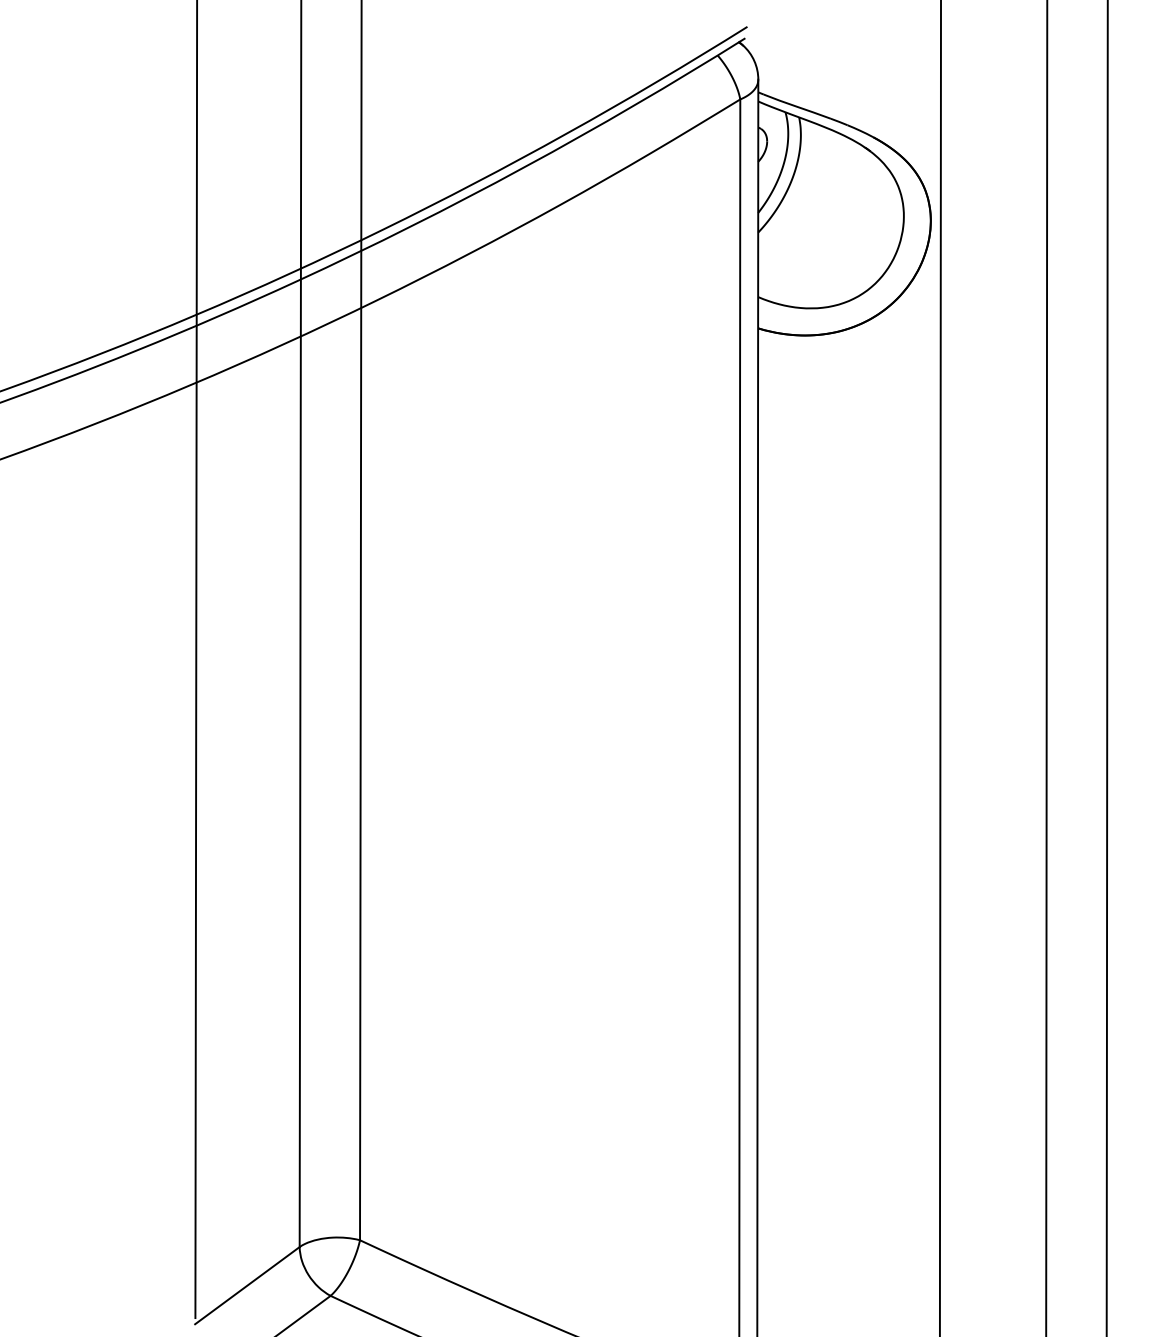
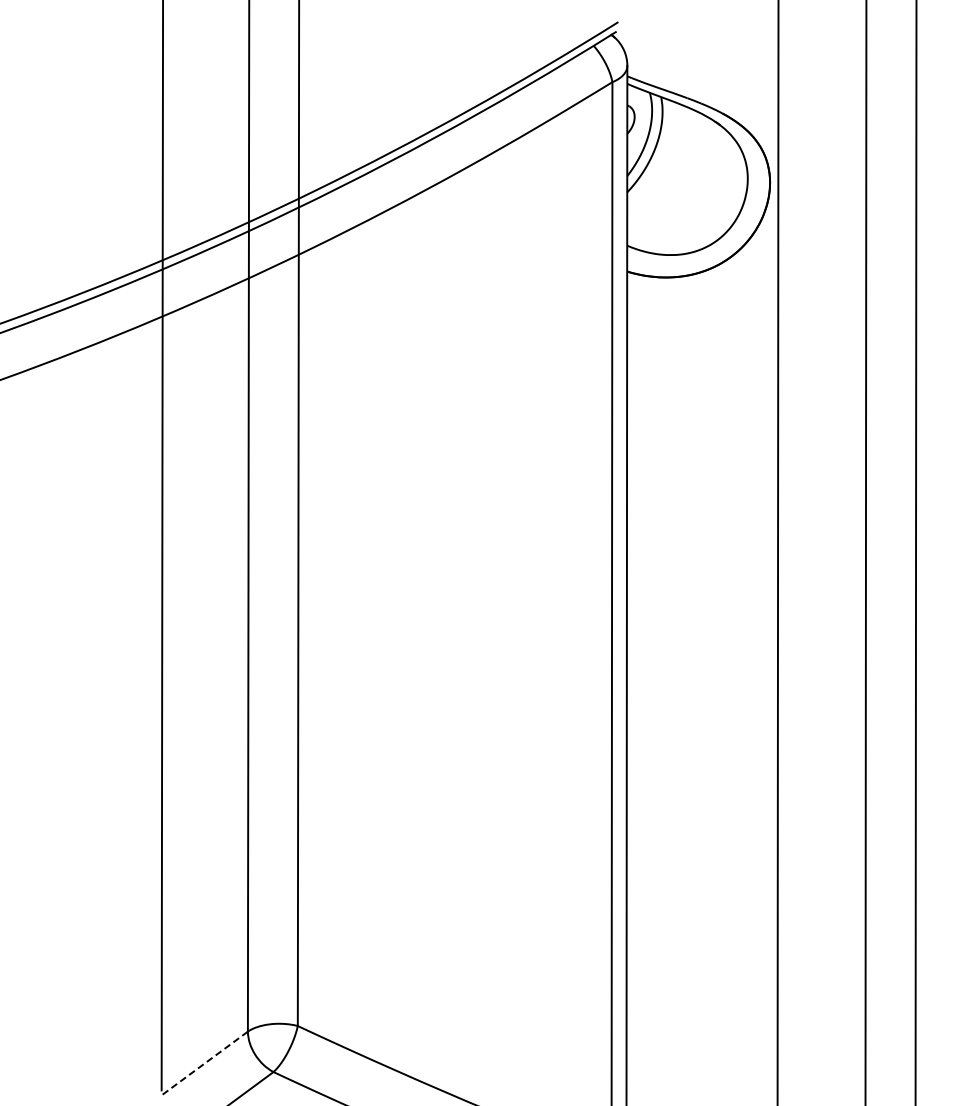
line: (247, 1285) -> (204, 1063), solid -> dashed

